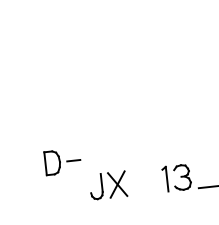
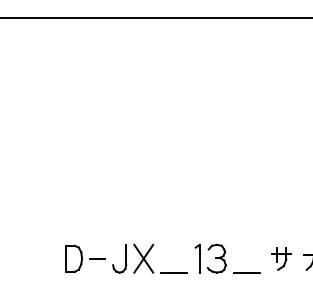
part: (63, 161) -> (85, 258), moved
line: (146, 193) -> (174, 272), added

